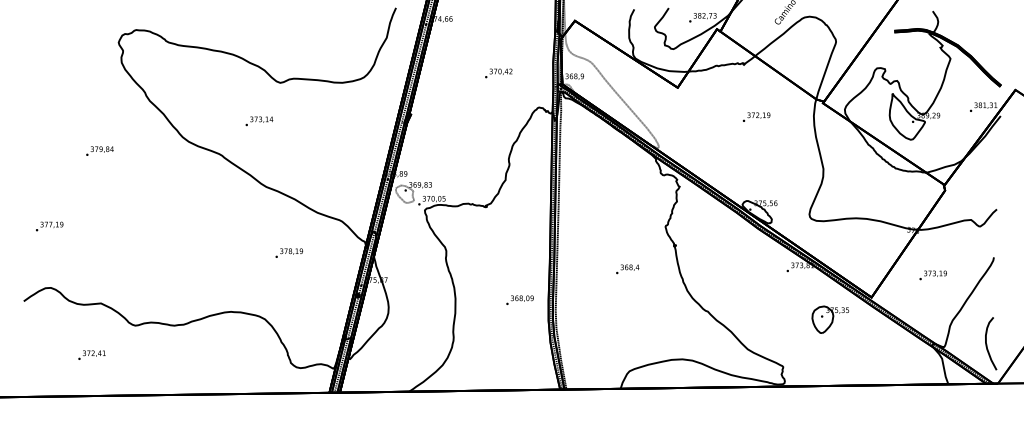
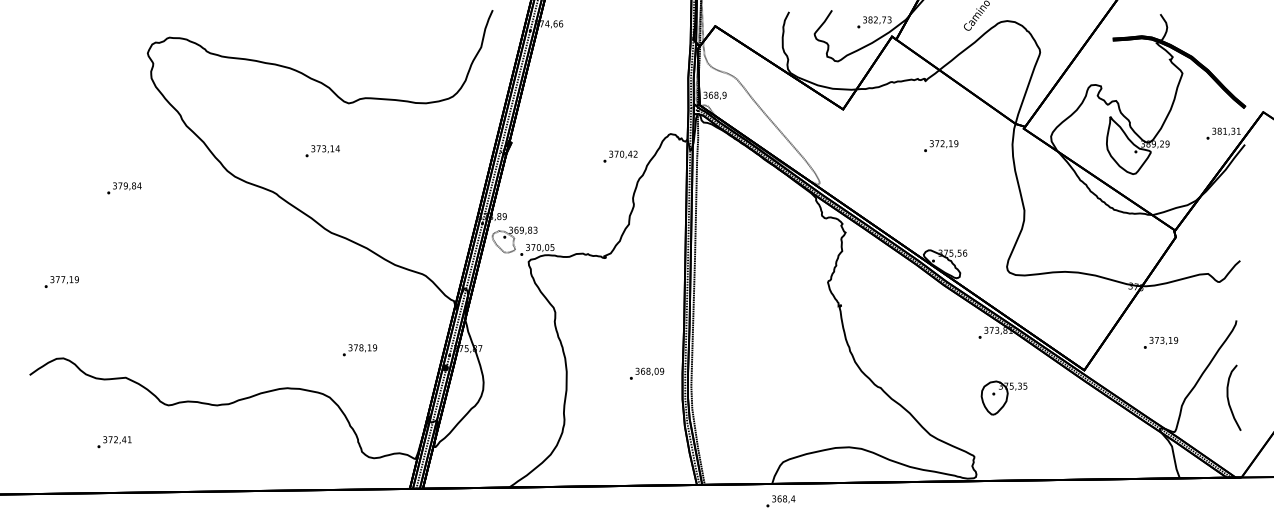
text: (498, 73) -> (620, 156), moved
text: (288, 253) -> (359, 350), moved
text: (627, 269) -> (780, 501), moved
part: (829, 319) -> (1003, 397), moved
curve: (986, 343) -> (1228, 397), moved

